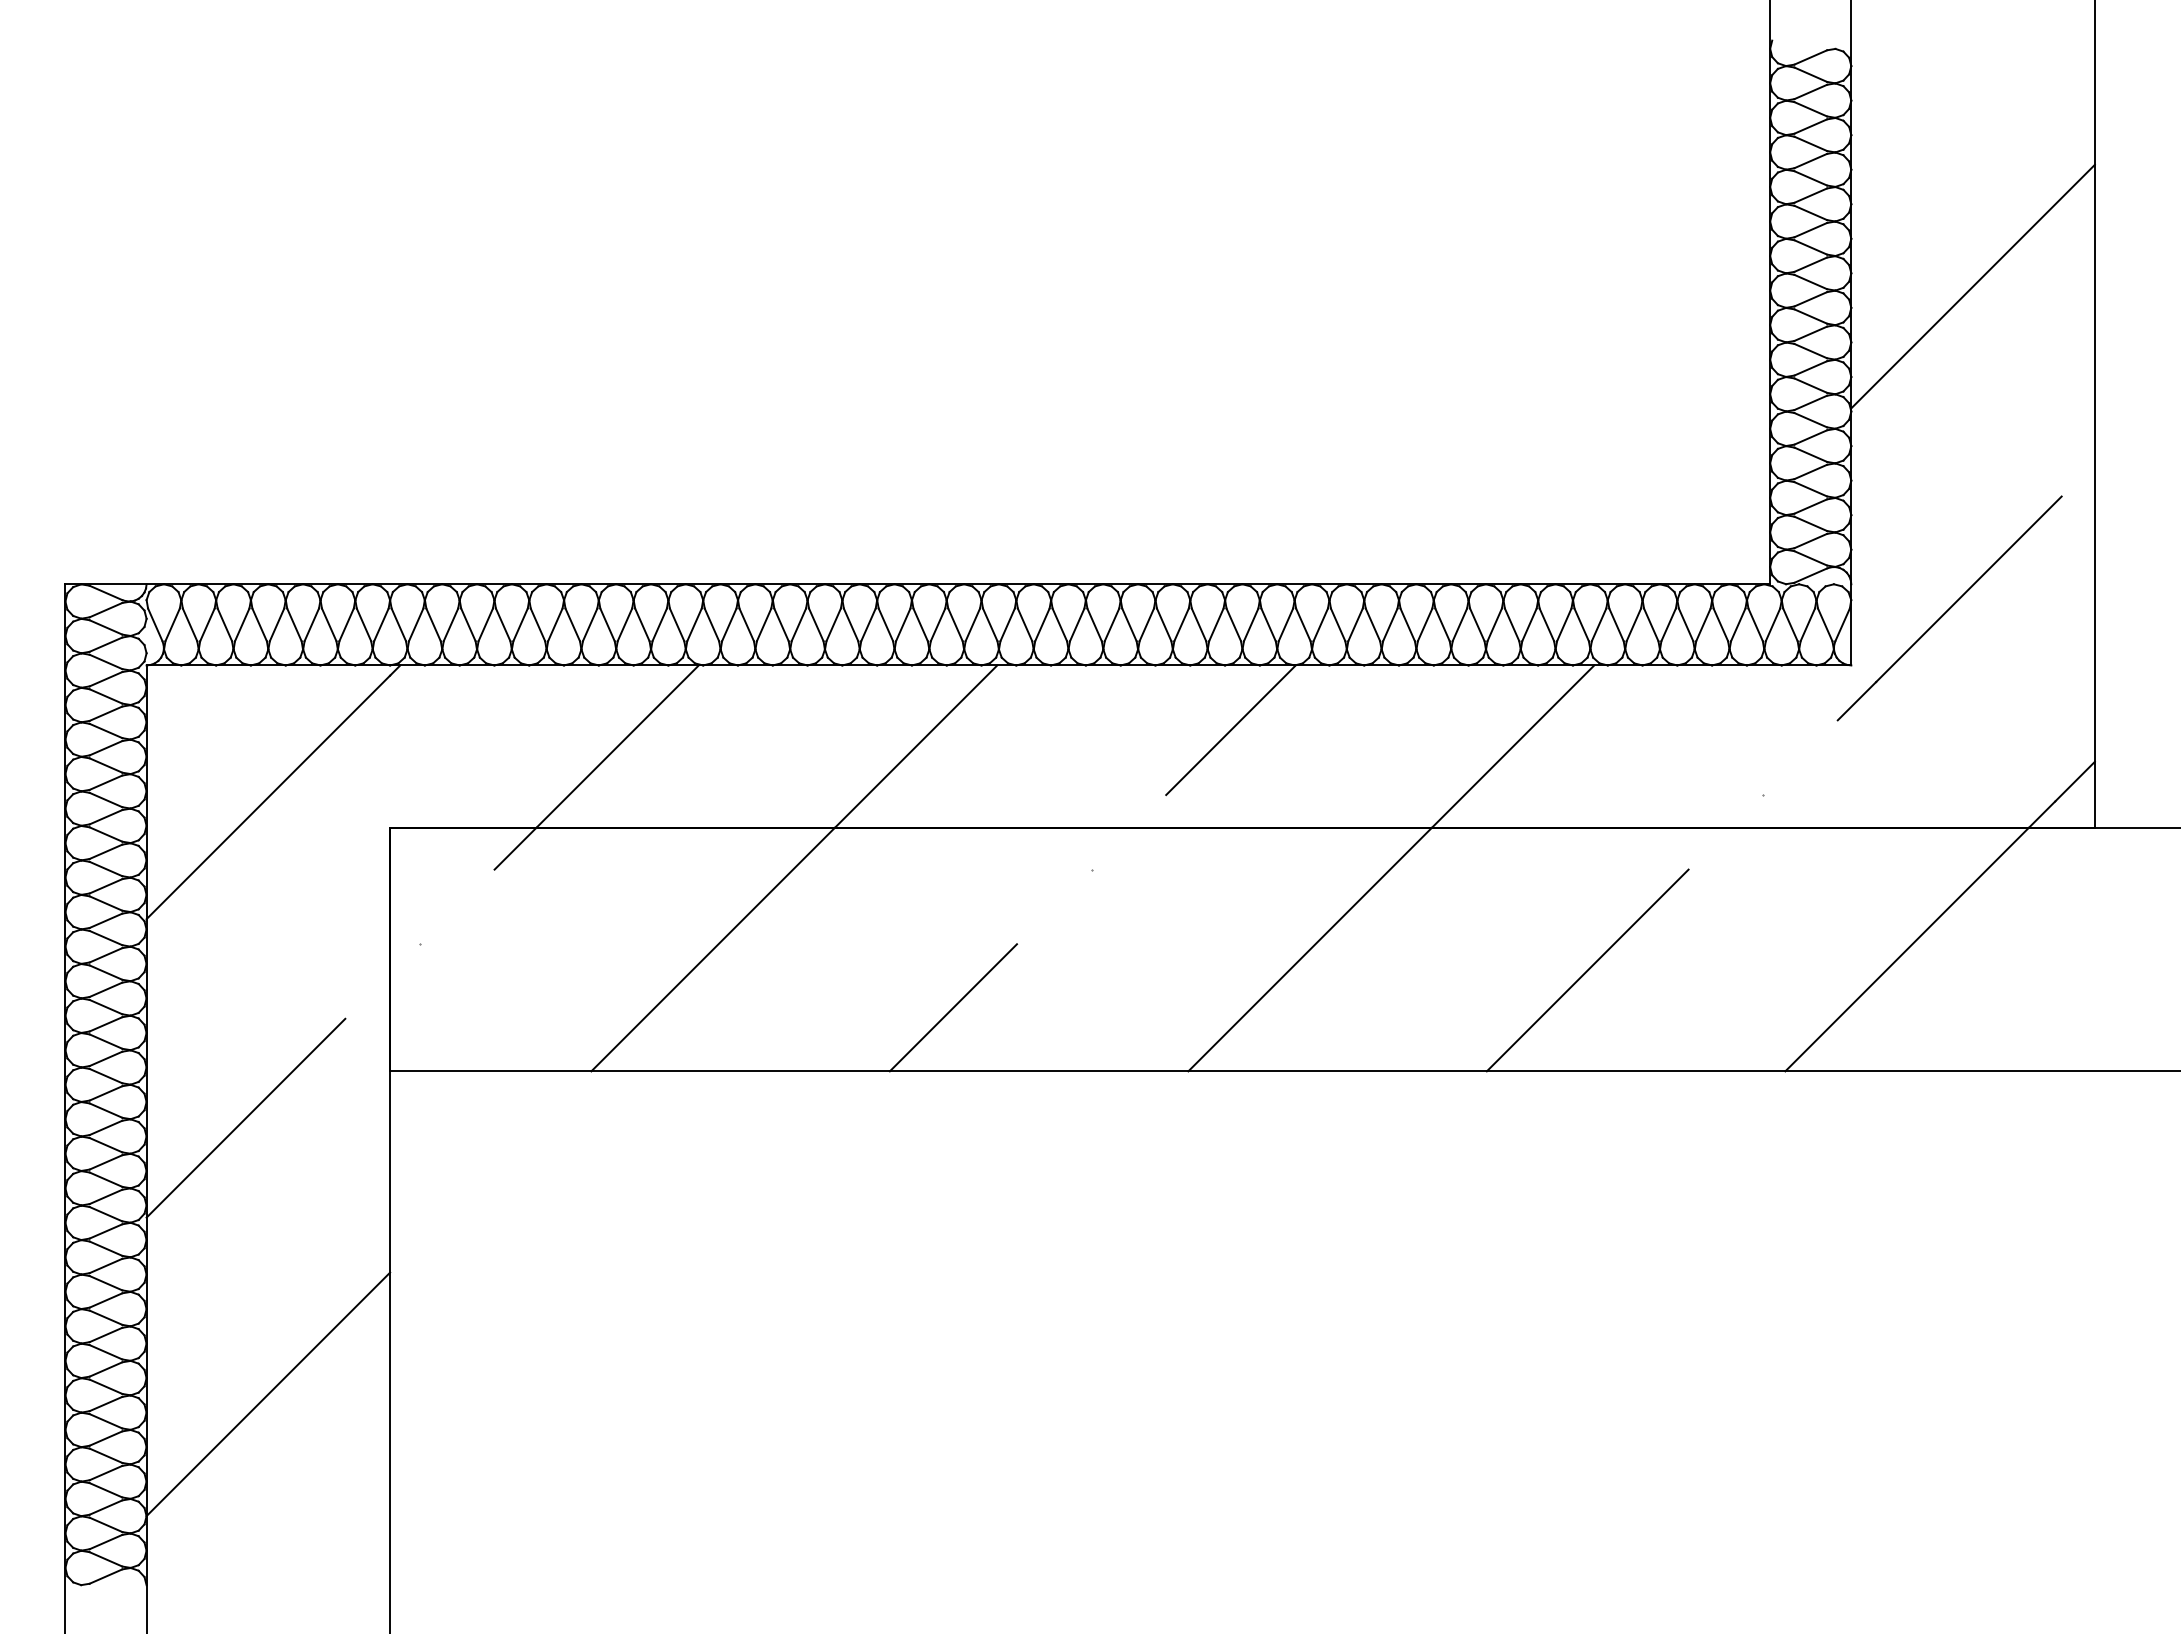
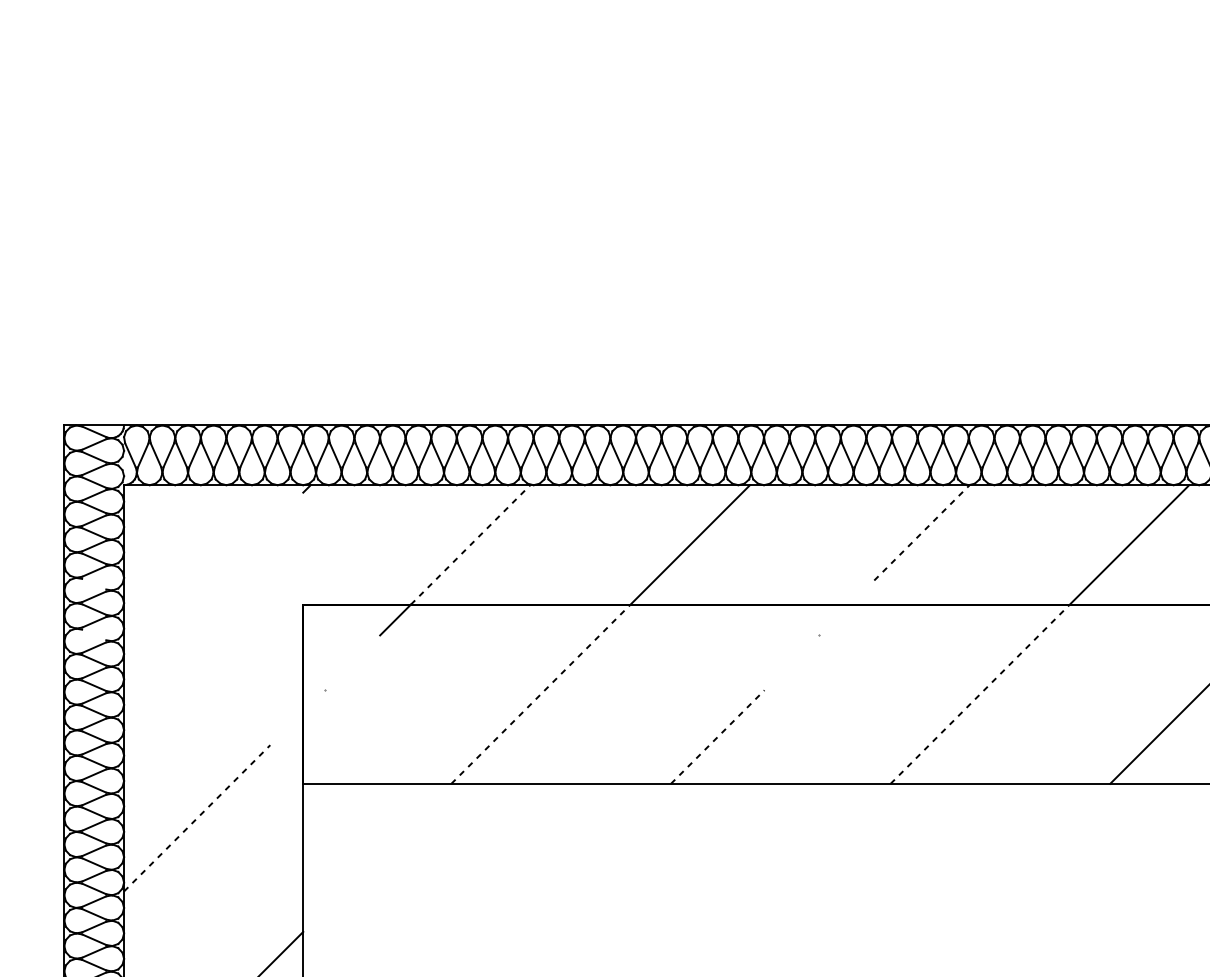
line: (1230, 730) -> (921, 533), solid -> dashed
line: (617, 746) -> (470, 544), solid -> dashed
line: (268, 797) -> (213, 582), removed
line: (105, 799) -> (93, 583), removed
line: (105, 868) -> (93, 634), removed
line: (713, 949) -> (541, 694), solid -> dashed
line: (1310, 949) -> (980, 694), solid -> dashed
line: (953, 1007) -> (717, 736), solid -> dashed
line: (245, 1118) -> (196, 818), solid -> dashed

